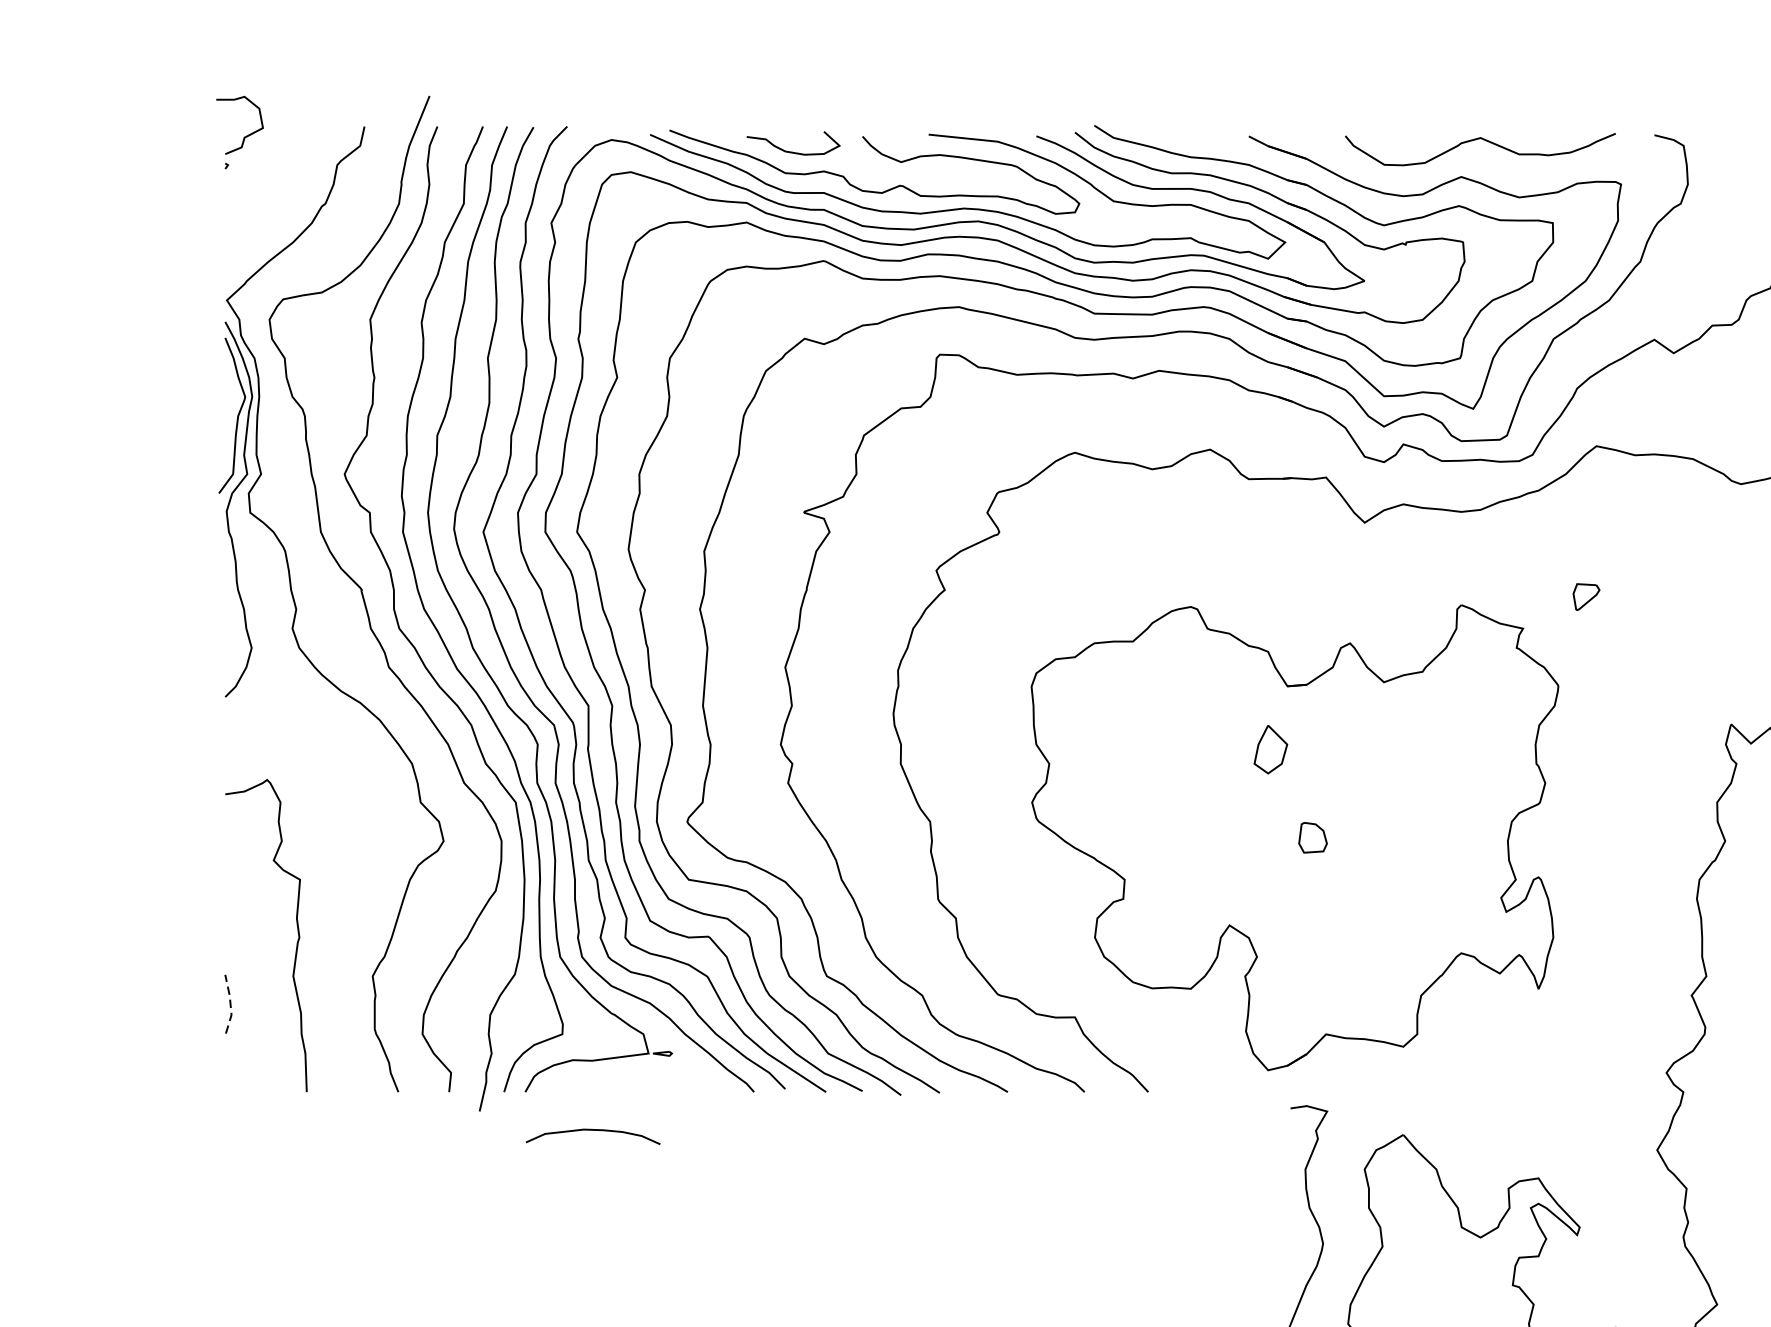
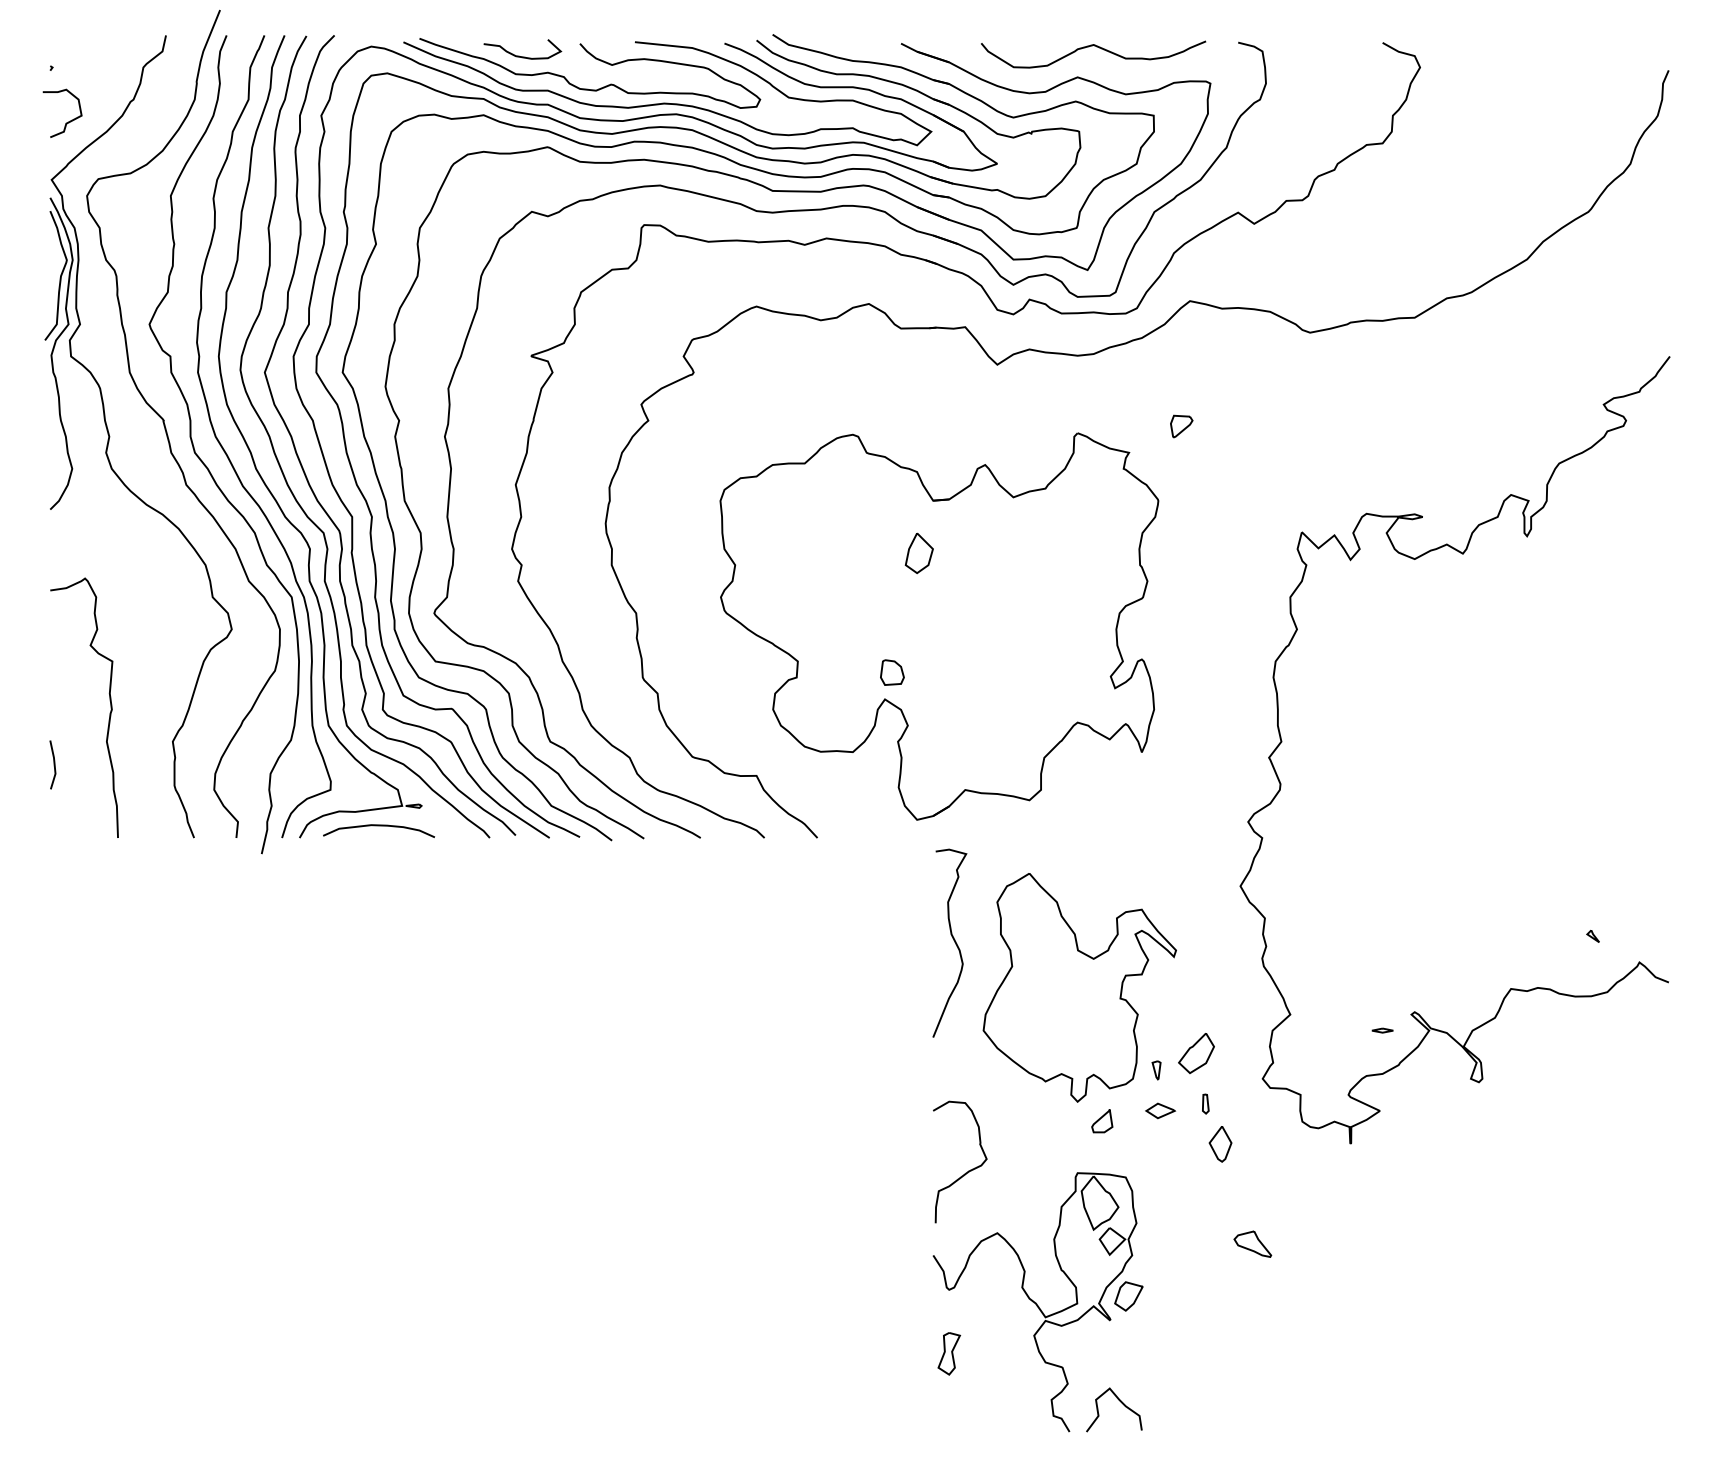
curve: (244, 136) -> (66, 122), moved
part: (1313, 837) -> (892, 672), moved
line: (230, 1004) -> (54, 765), dashed -> solid
curve: (592, 1131) -> (378, 826), moved

